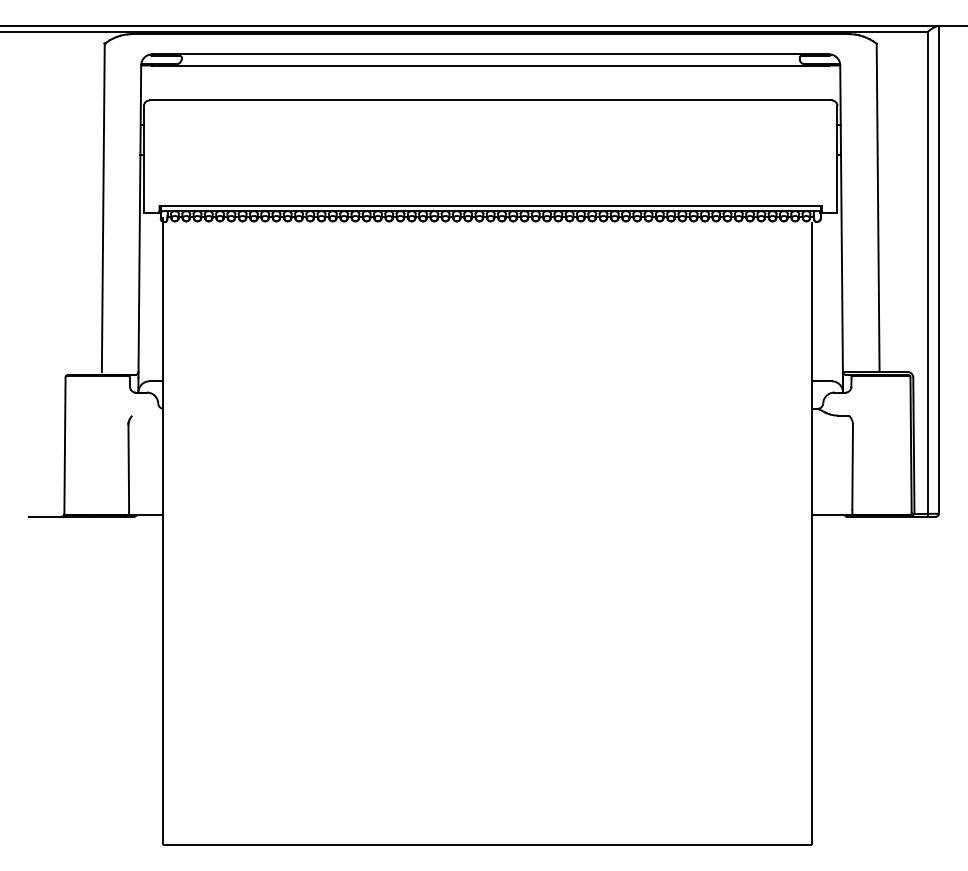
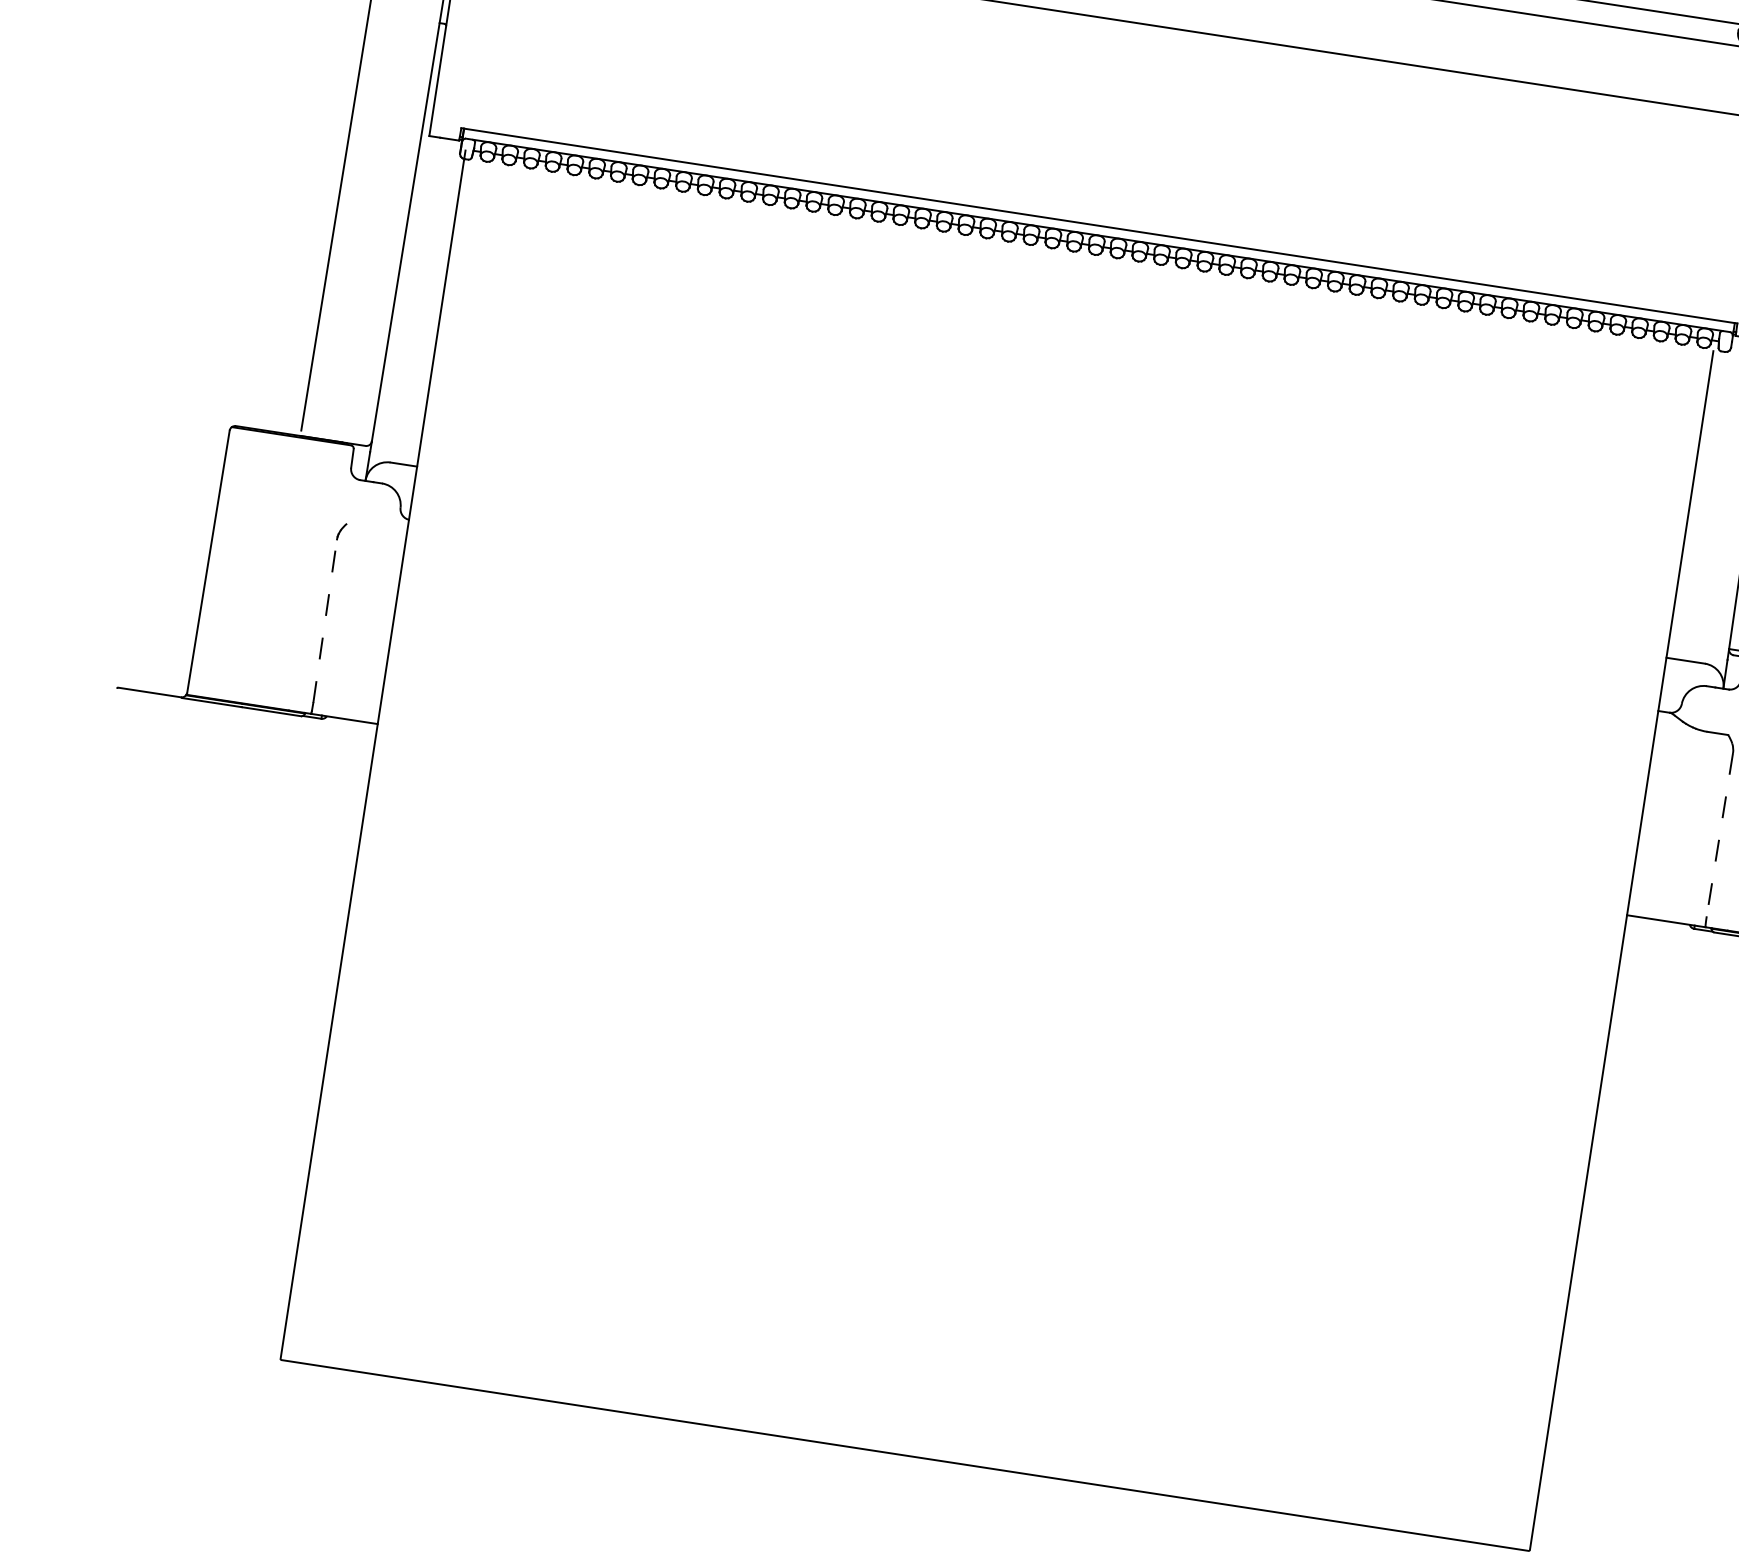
line: (128, 466) -> (324, 620), solid -> dashed
line: (852, 467) -> (1719, 835), solid -> dashed

